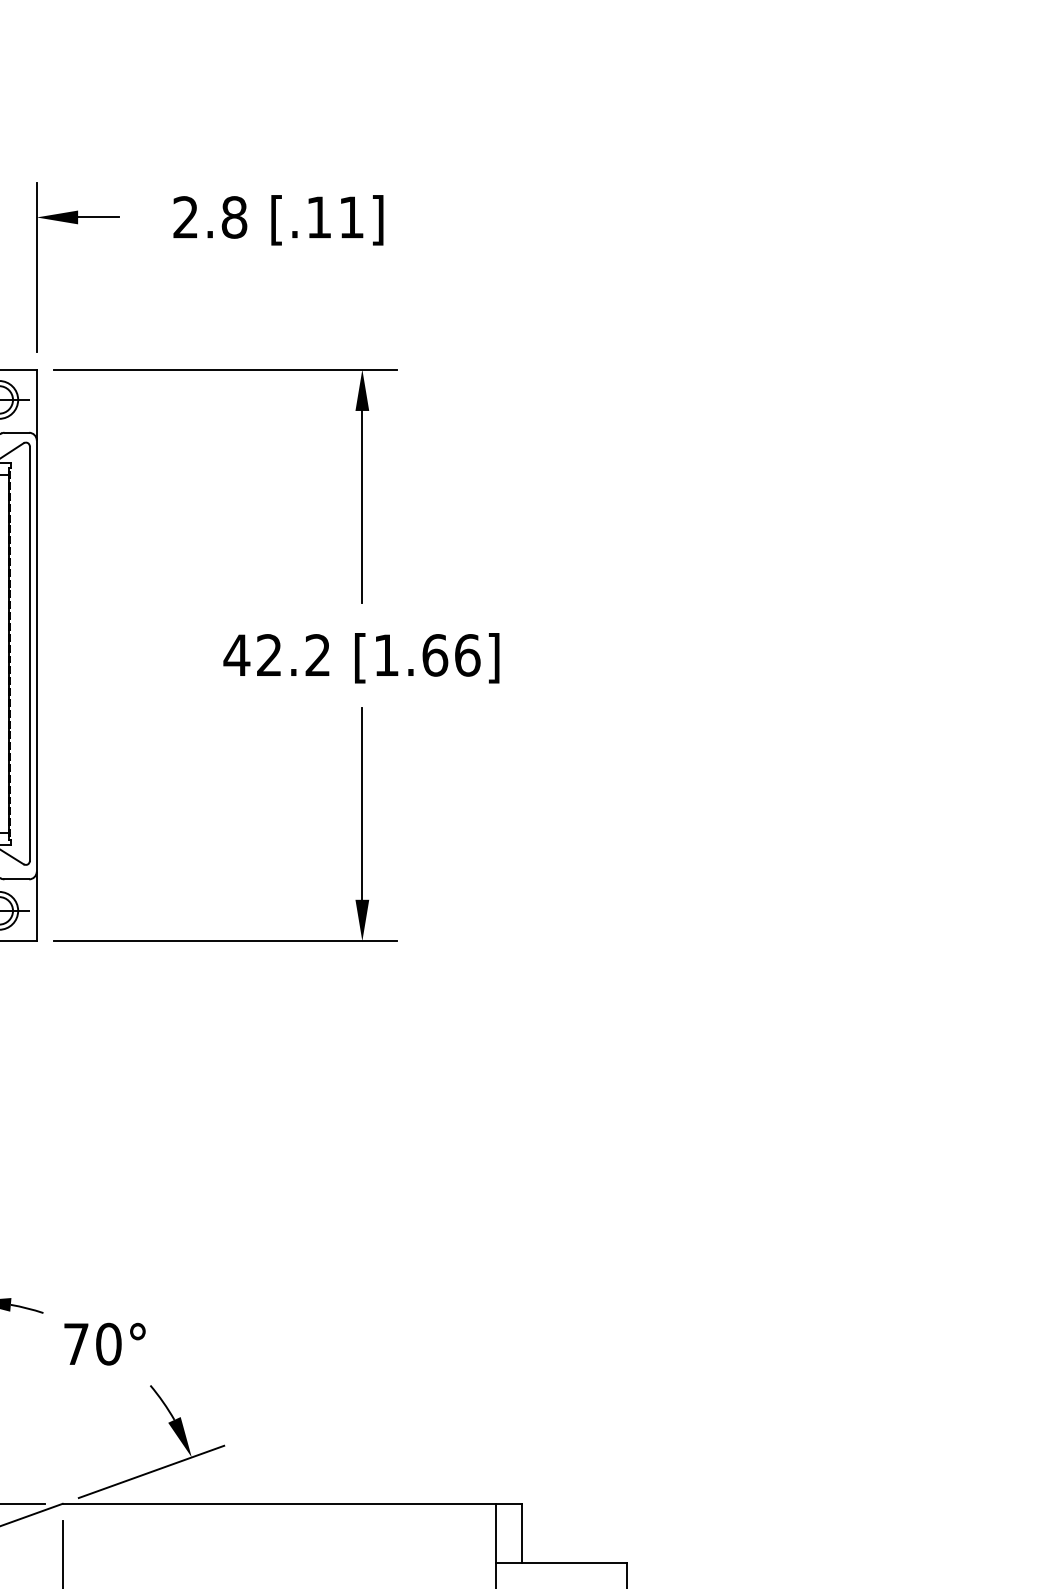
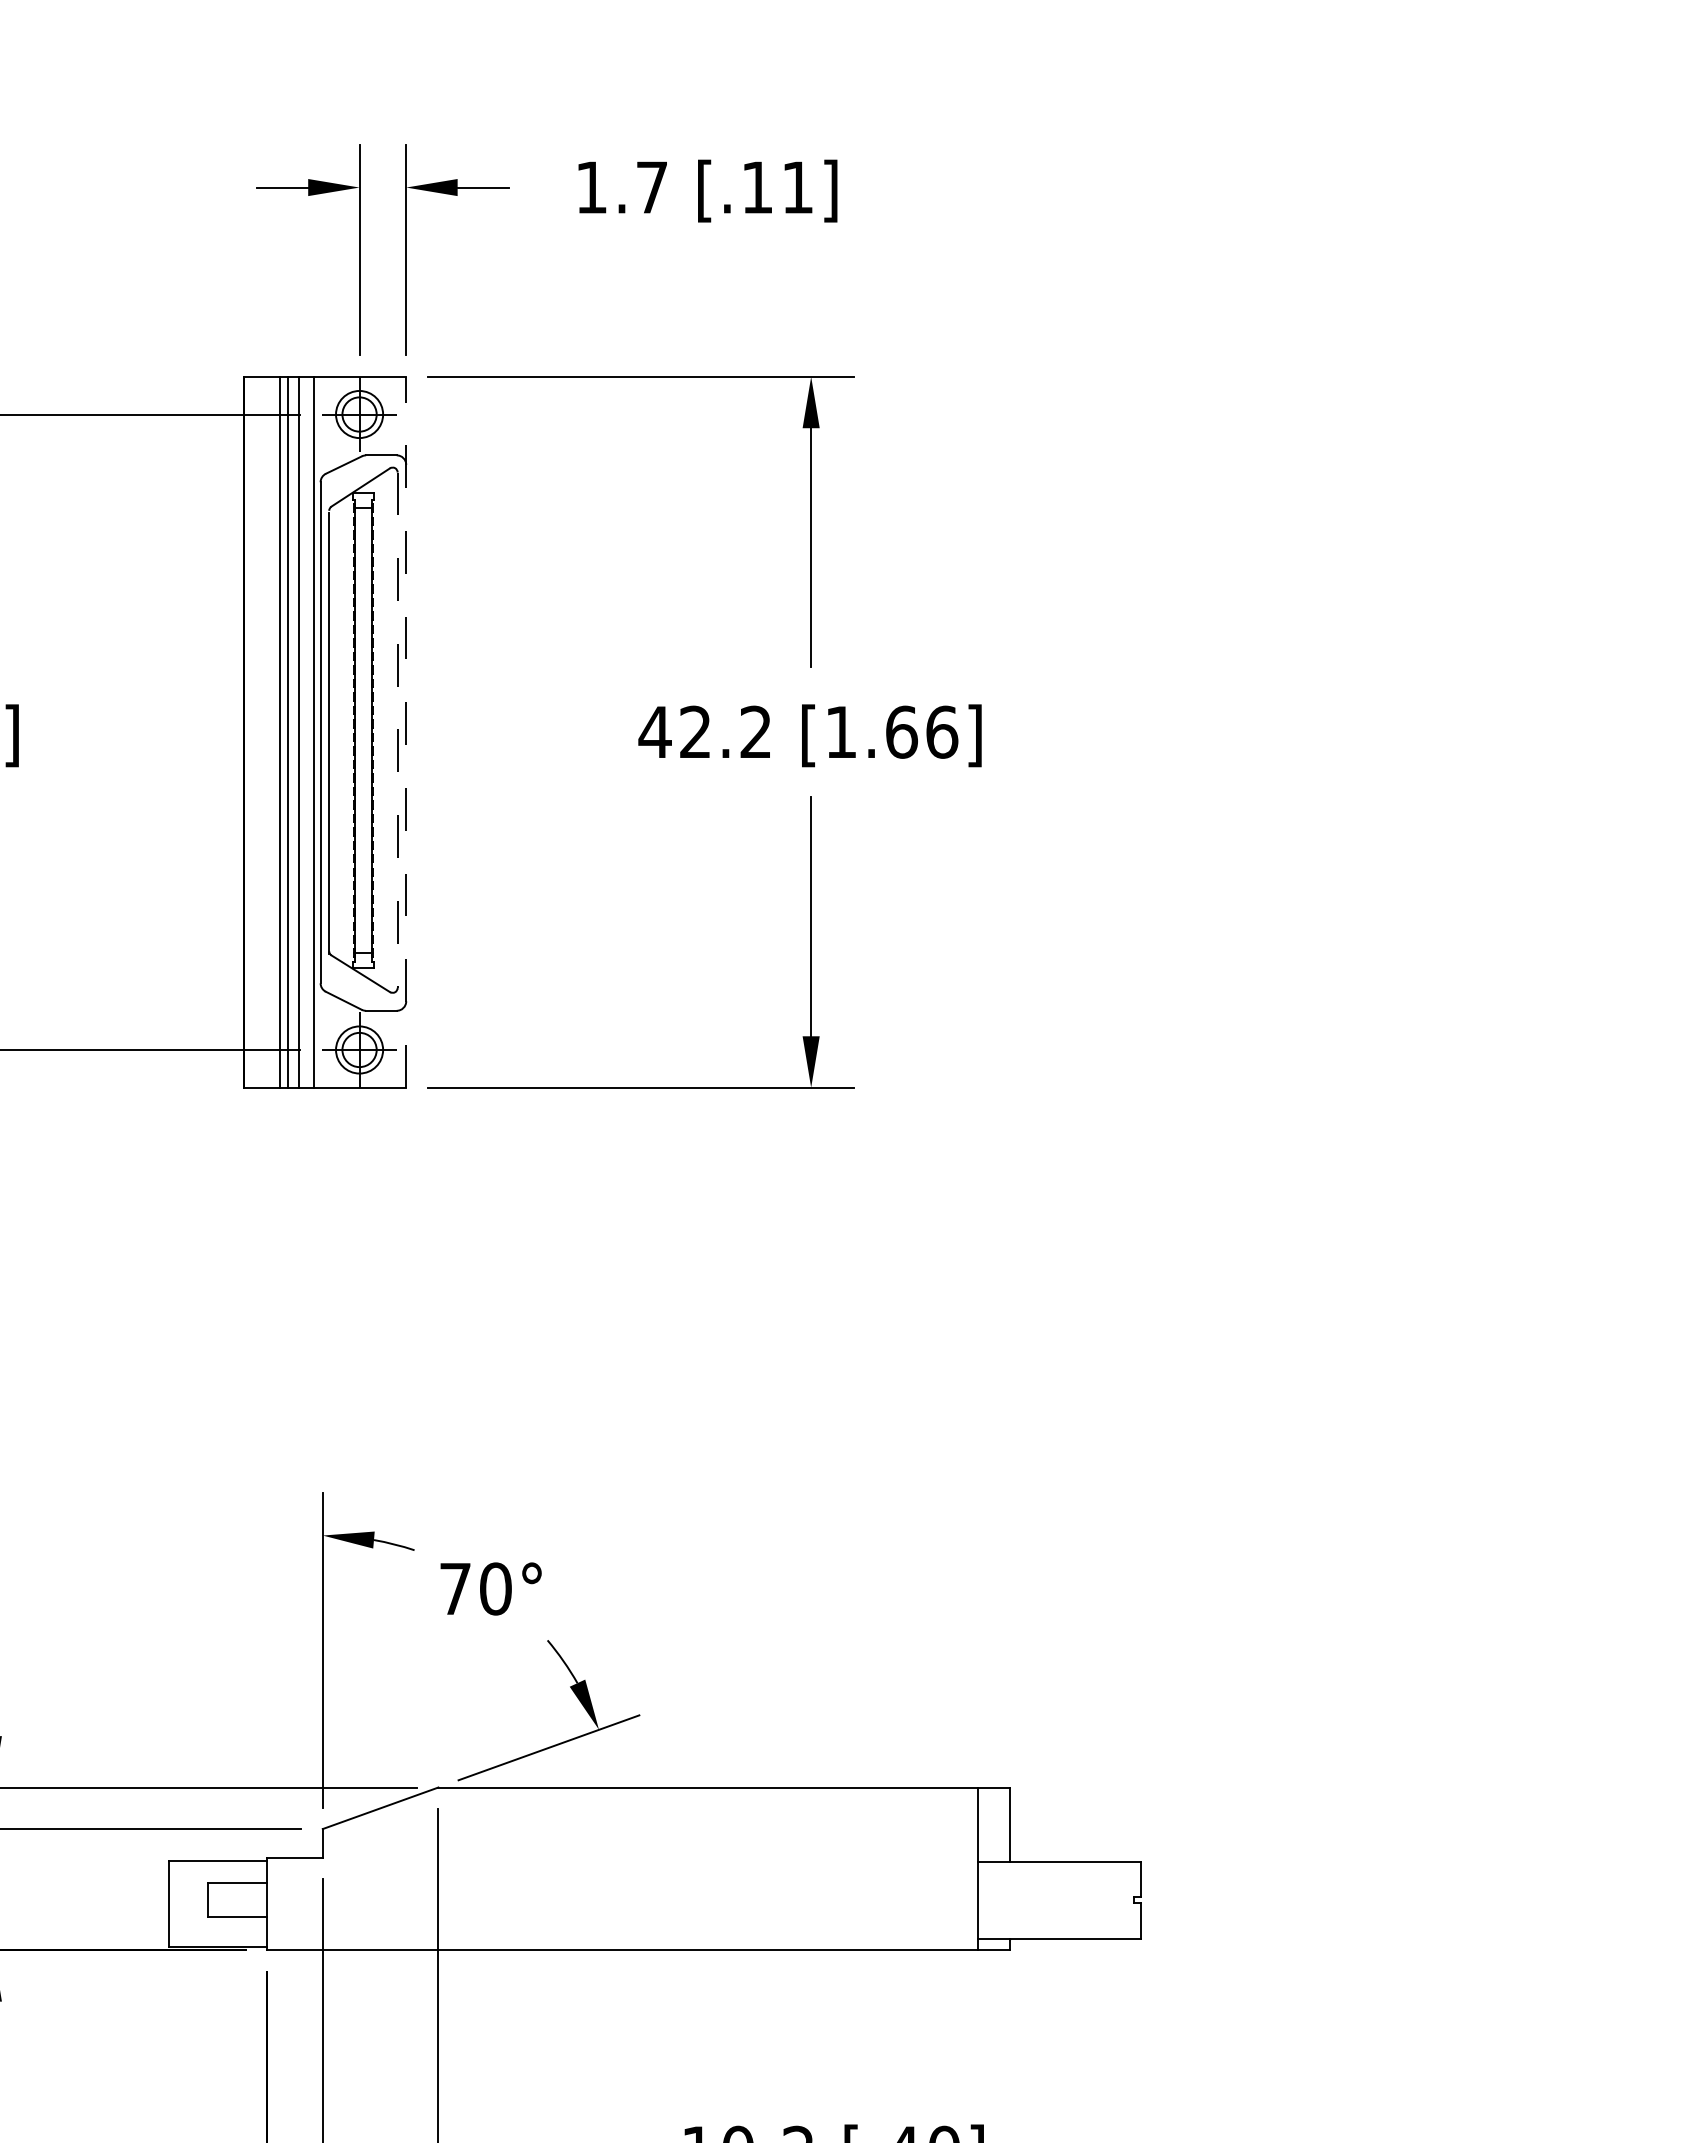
text: (210, 217) -> (622, 187), 2.8 -> 1.7
line: (29, 653) -> (397, 730), solid -> dashed
line: (36, 654) -> (406, 731), solid -> dashed

